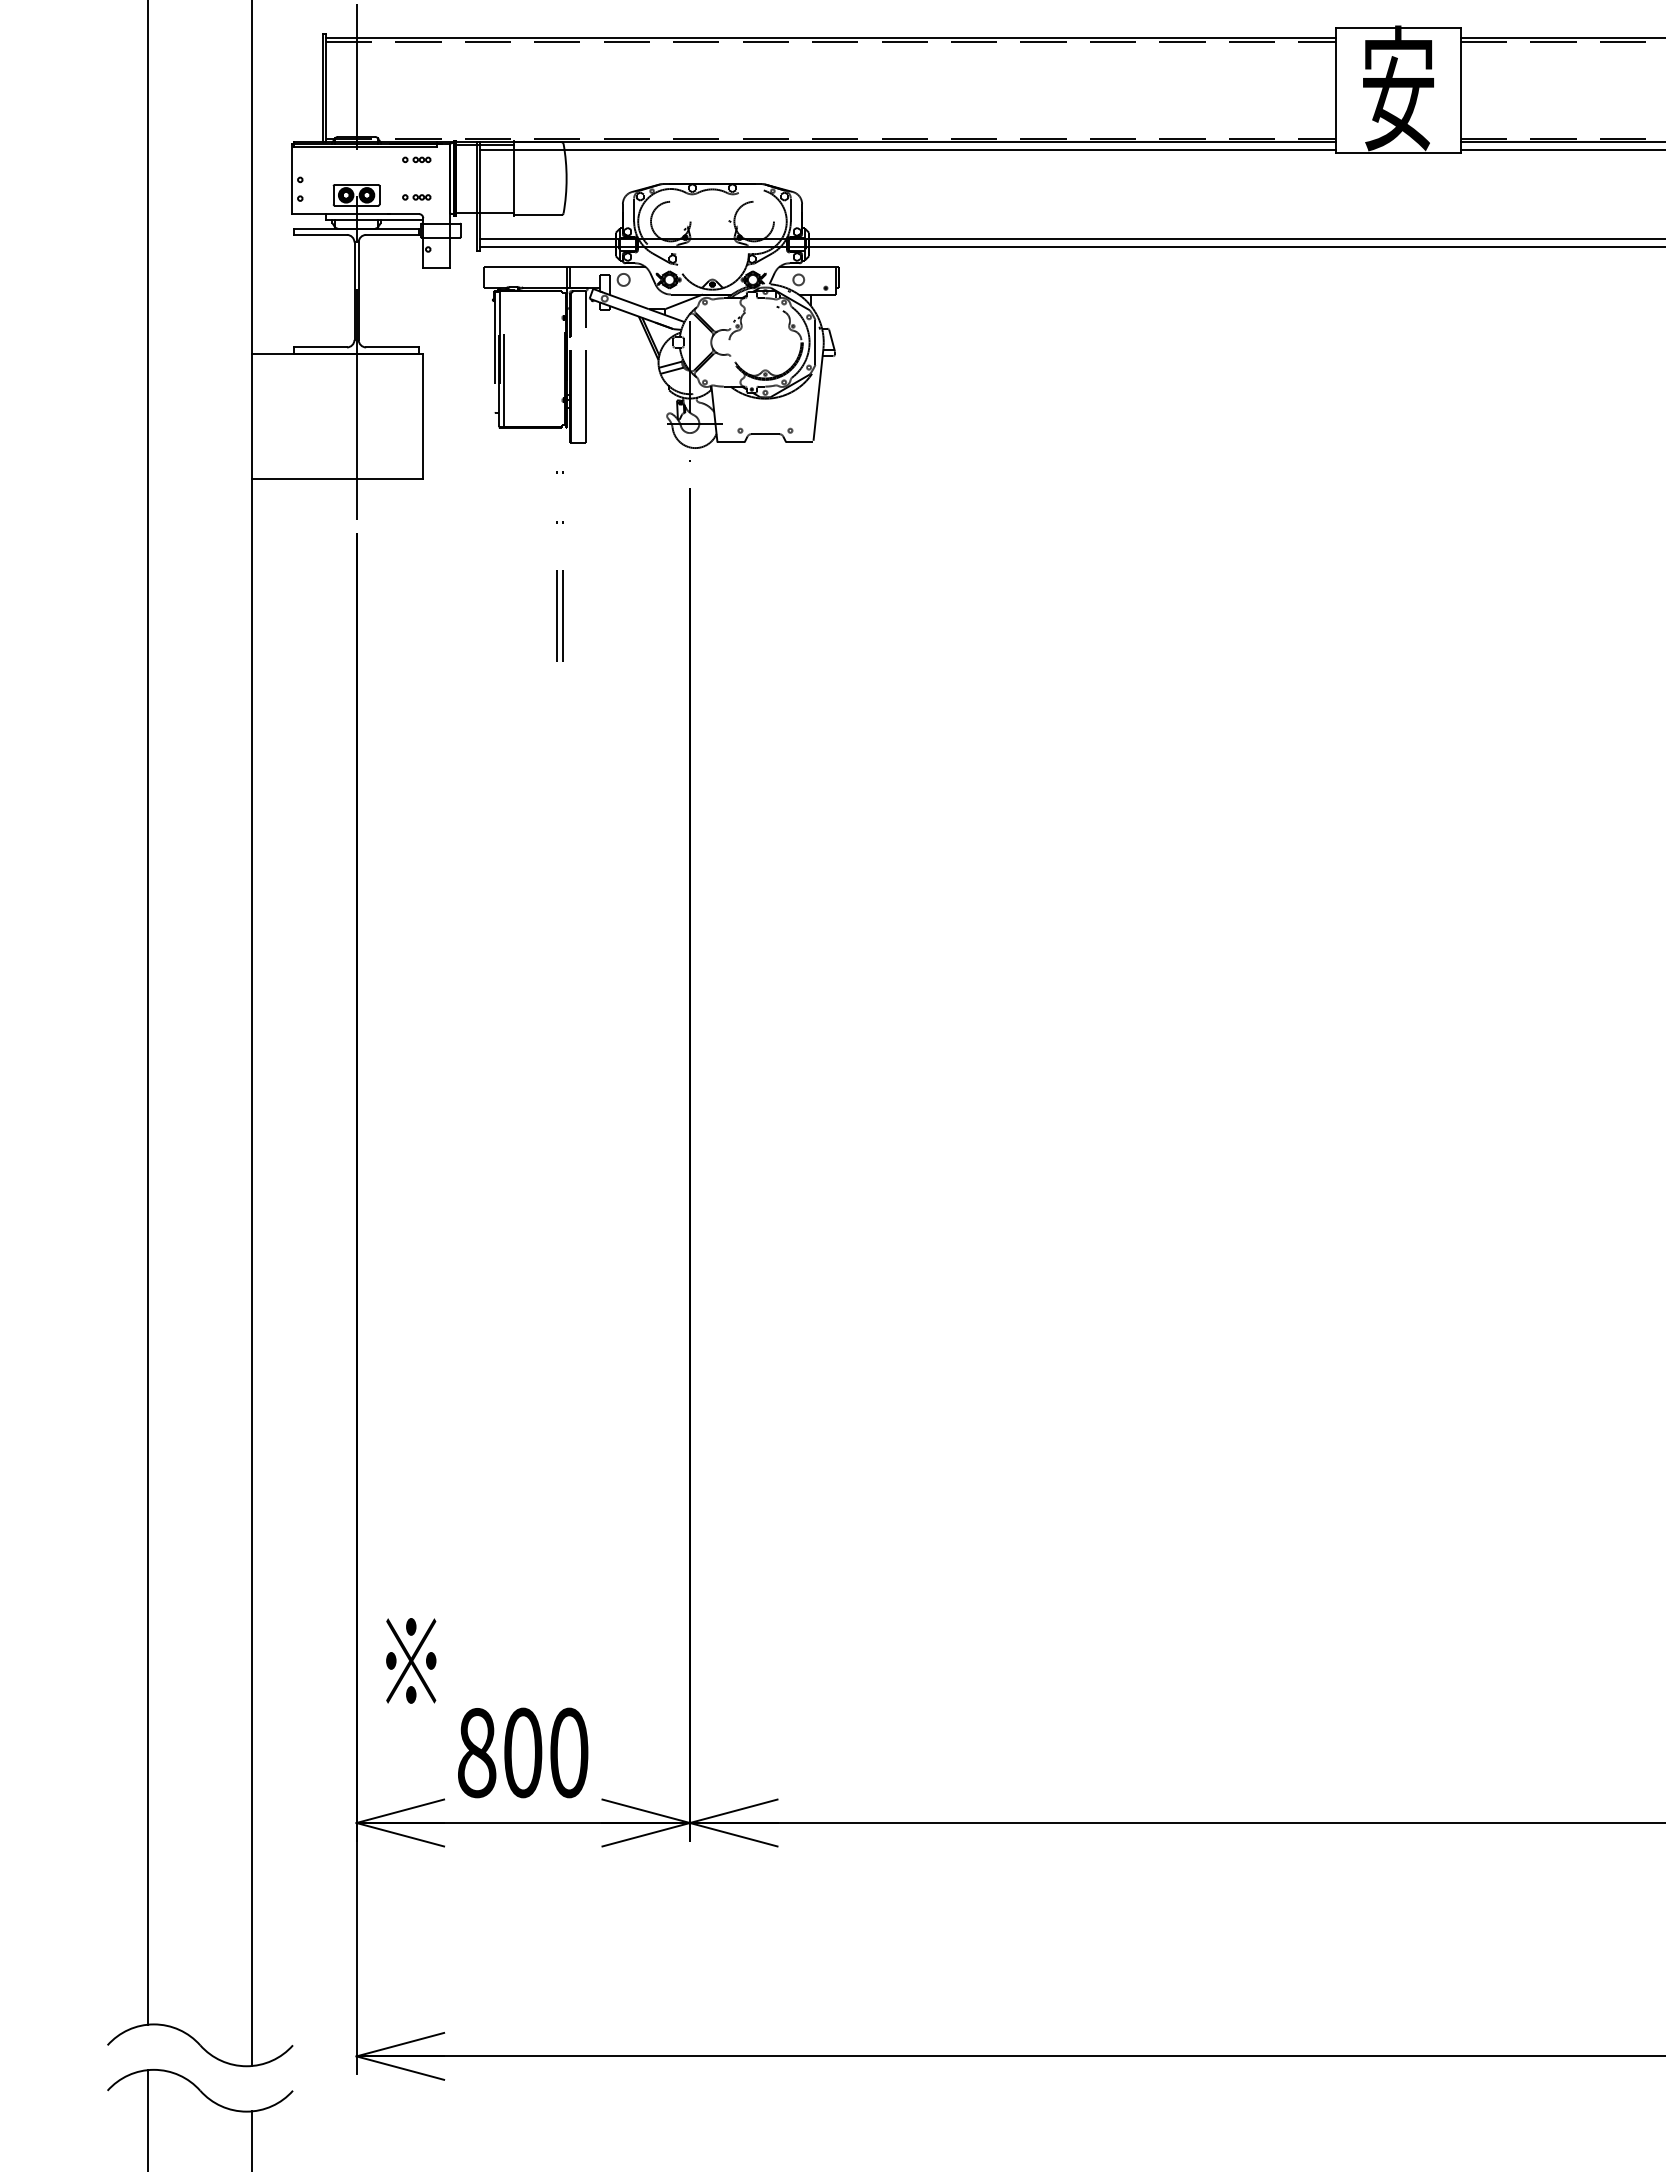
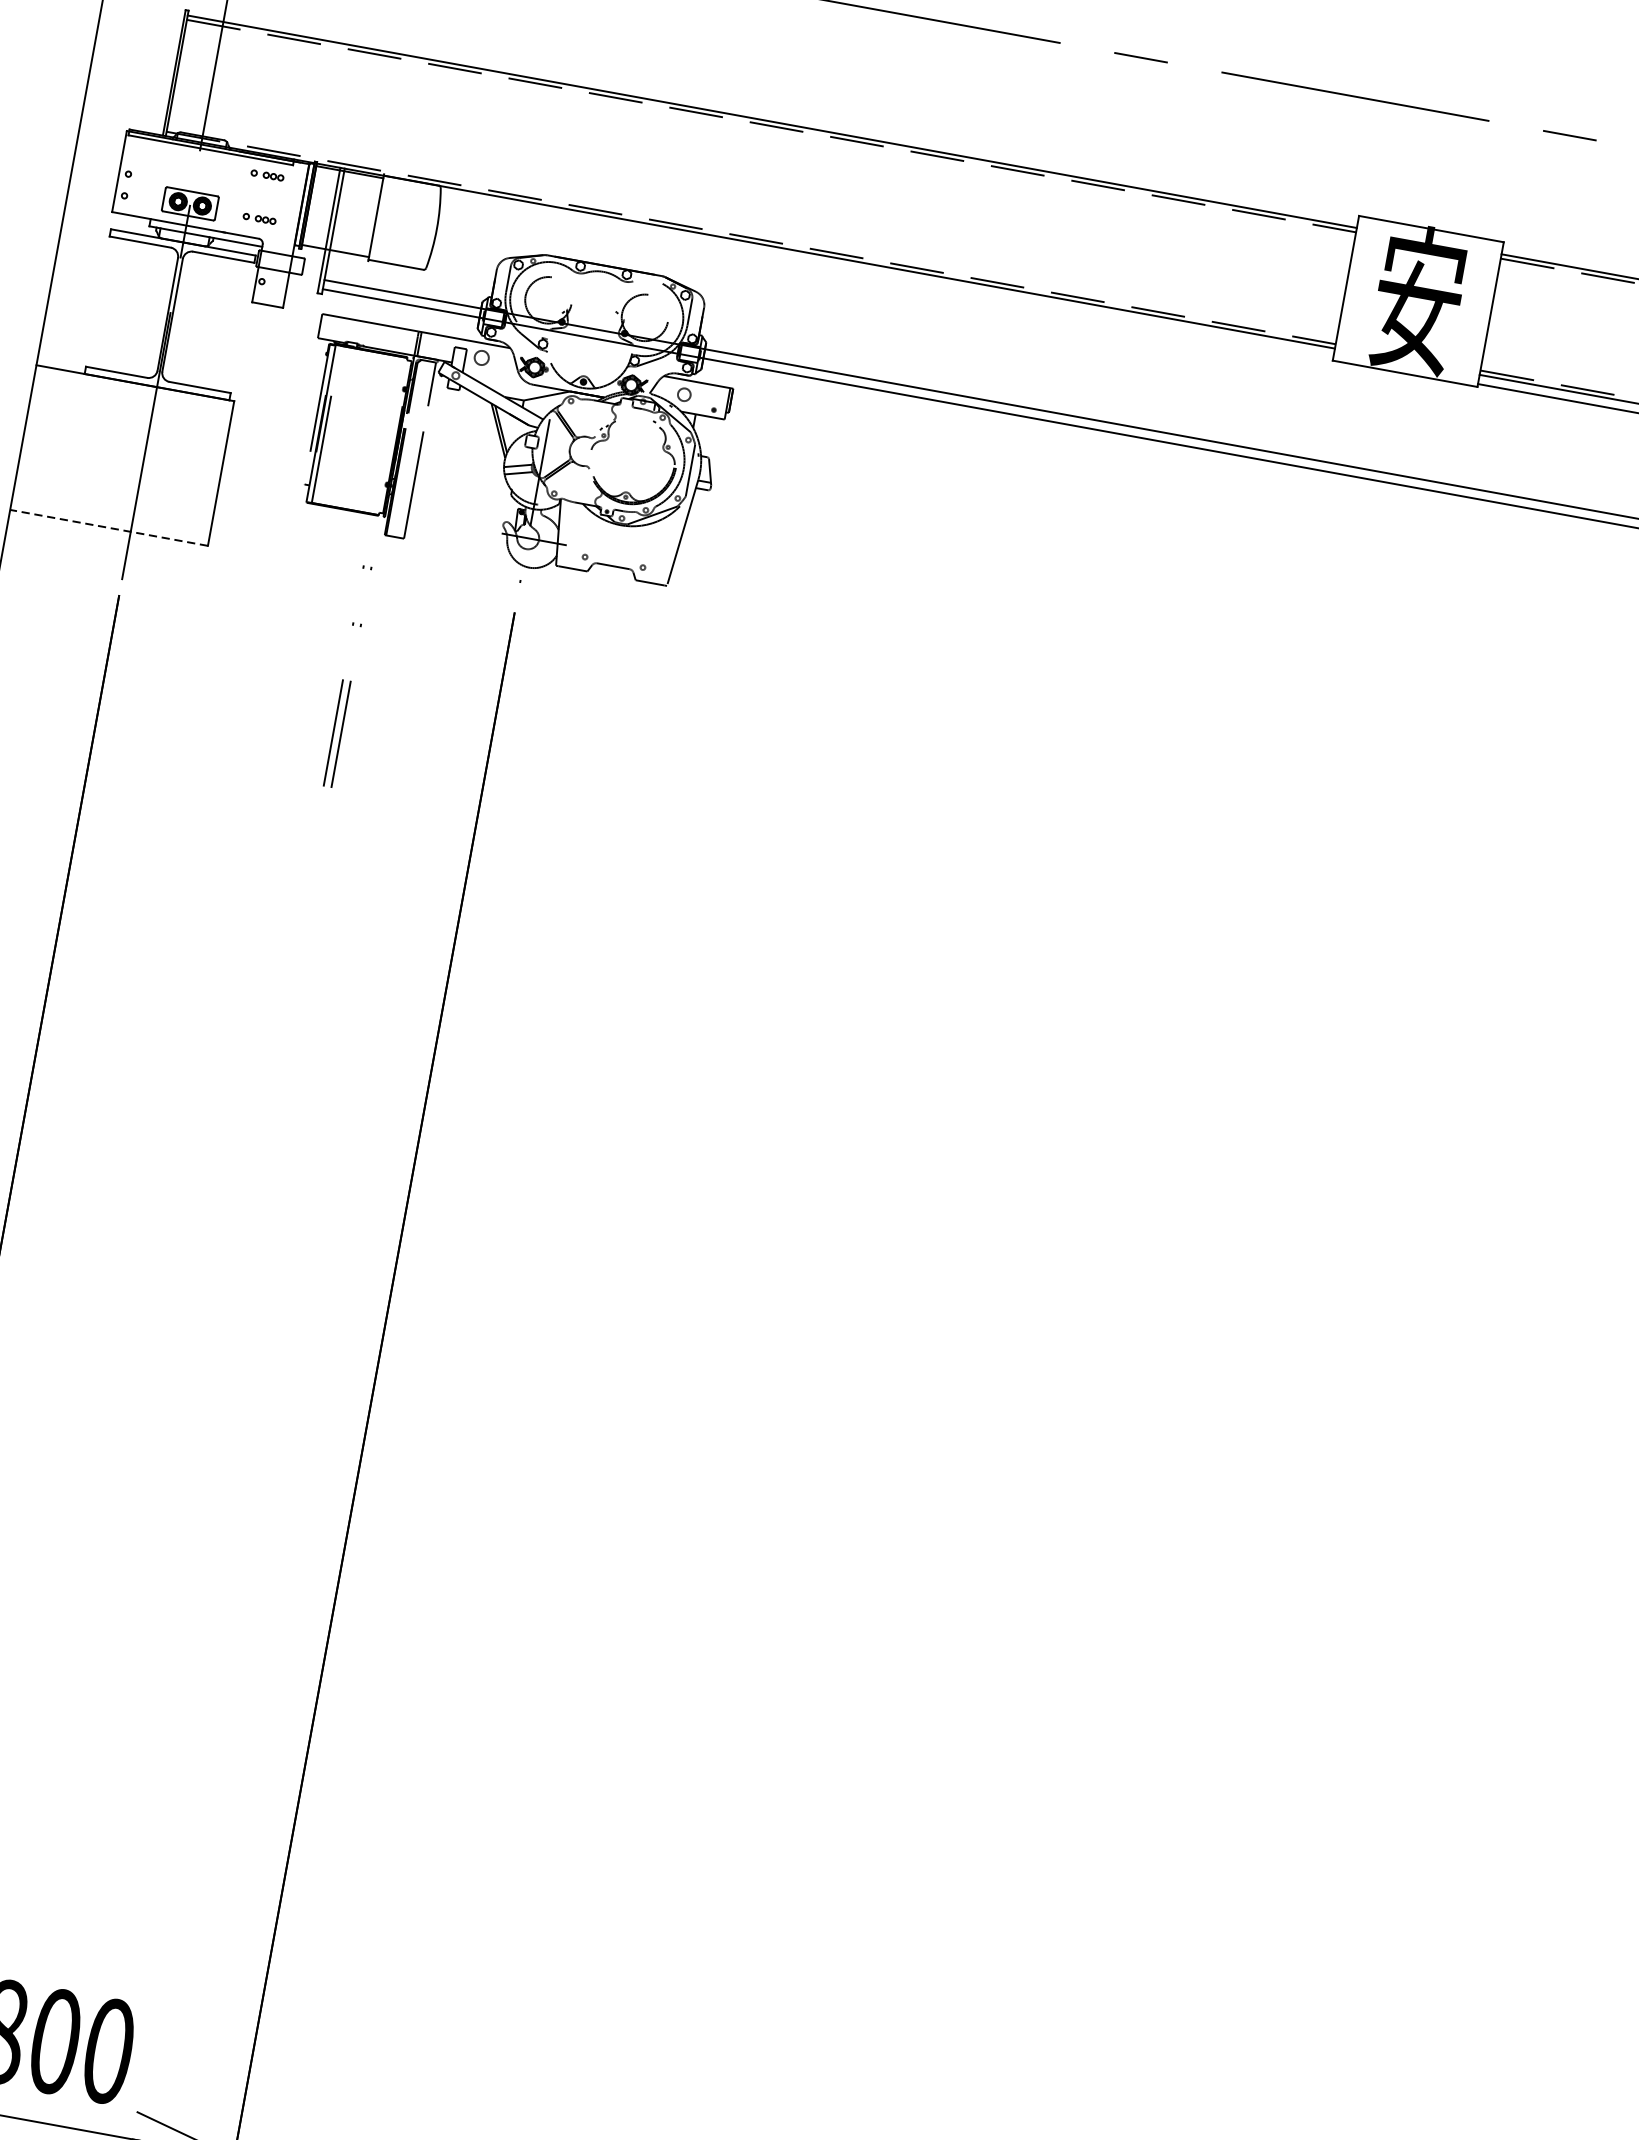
line: (907, 150) -> (837, 267), removed
line: (337, 478) -> (108, 527), solid -> dashed

